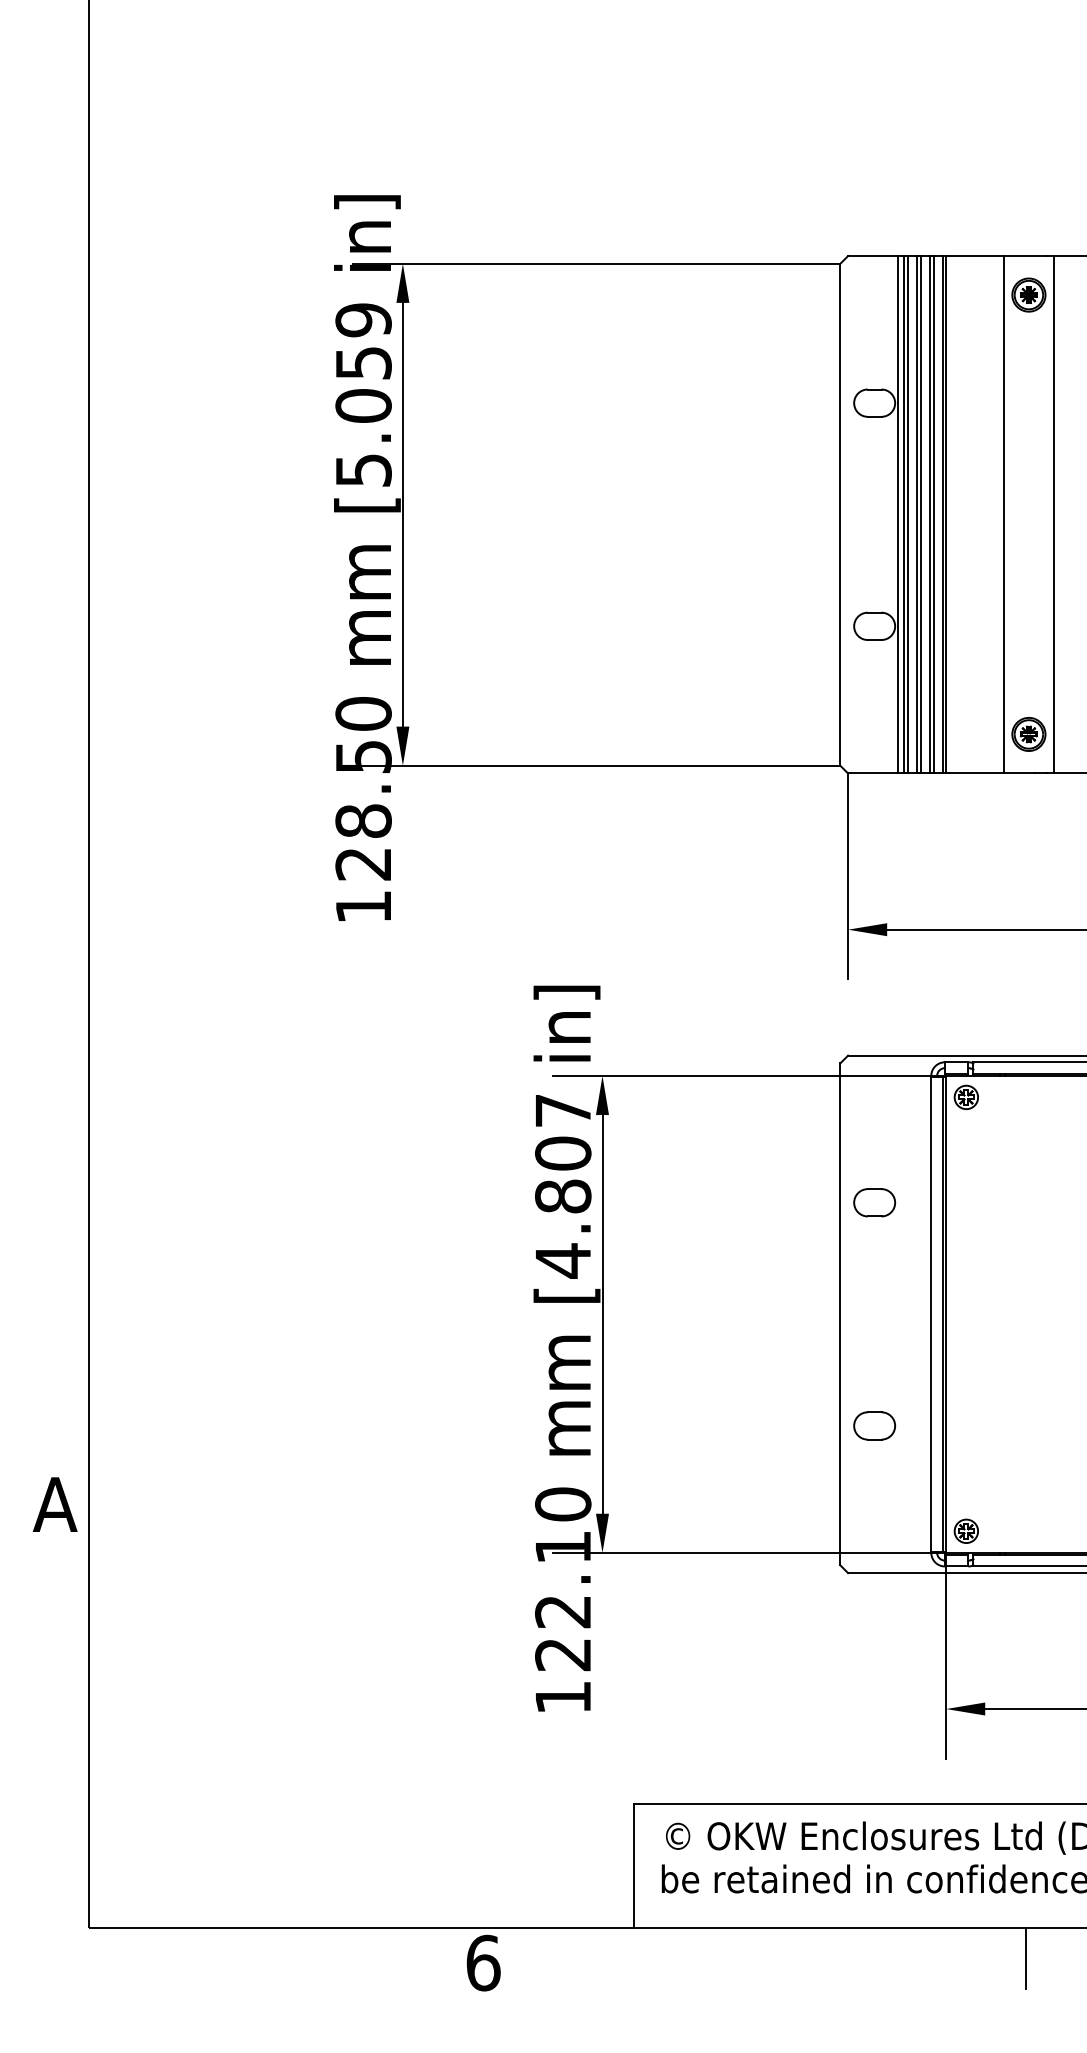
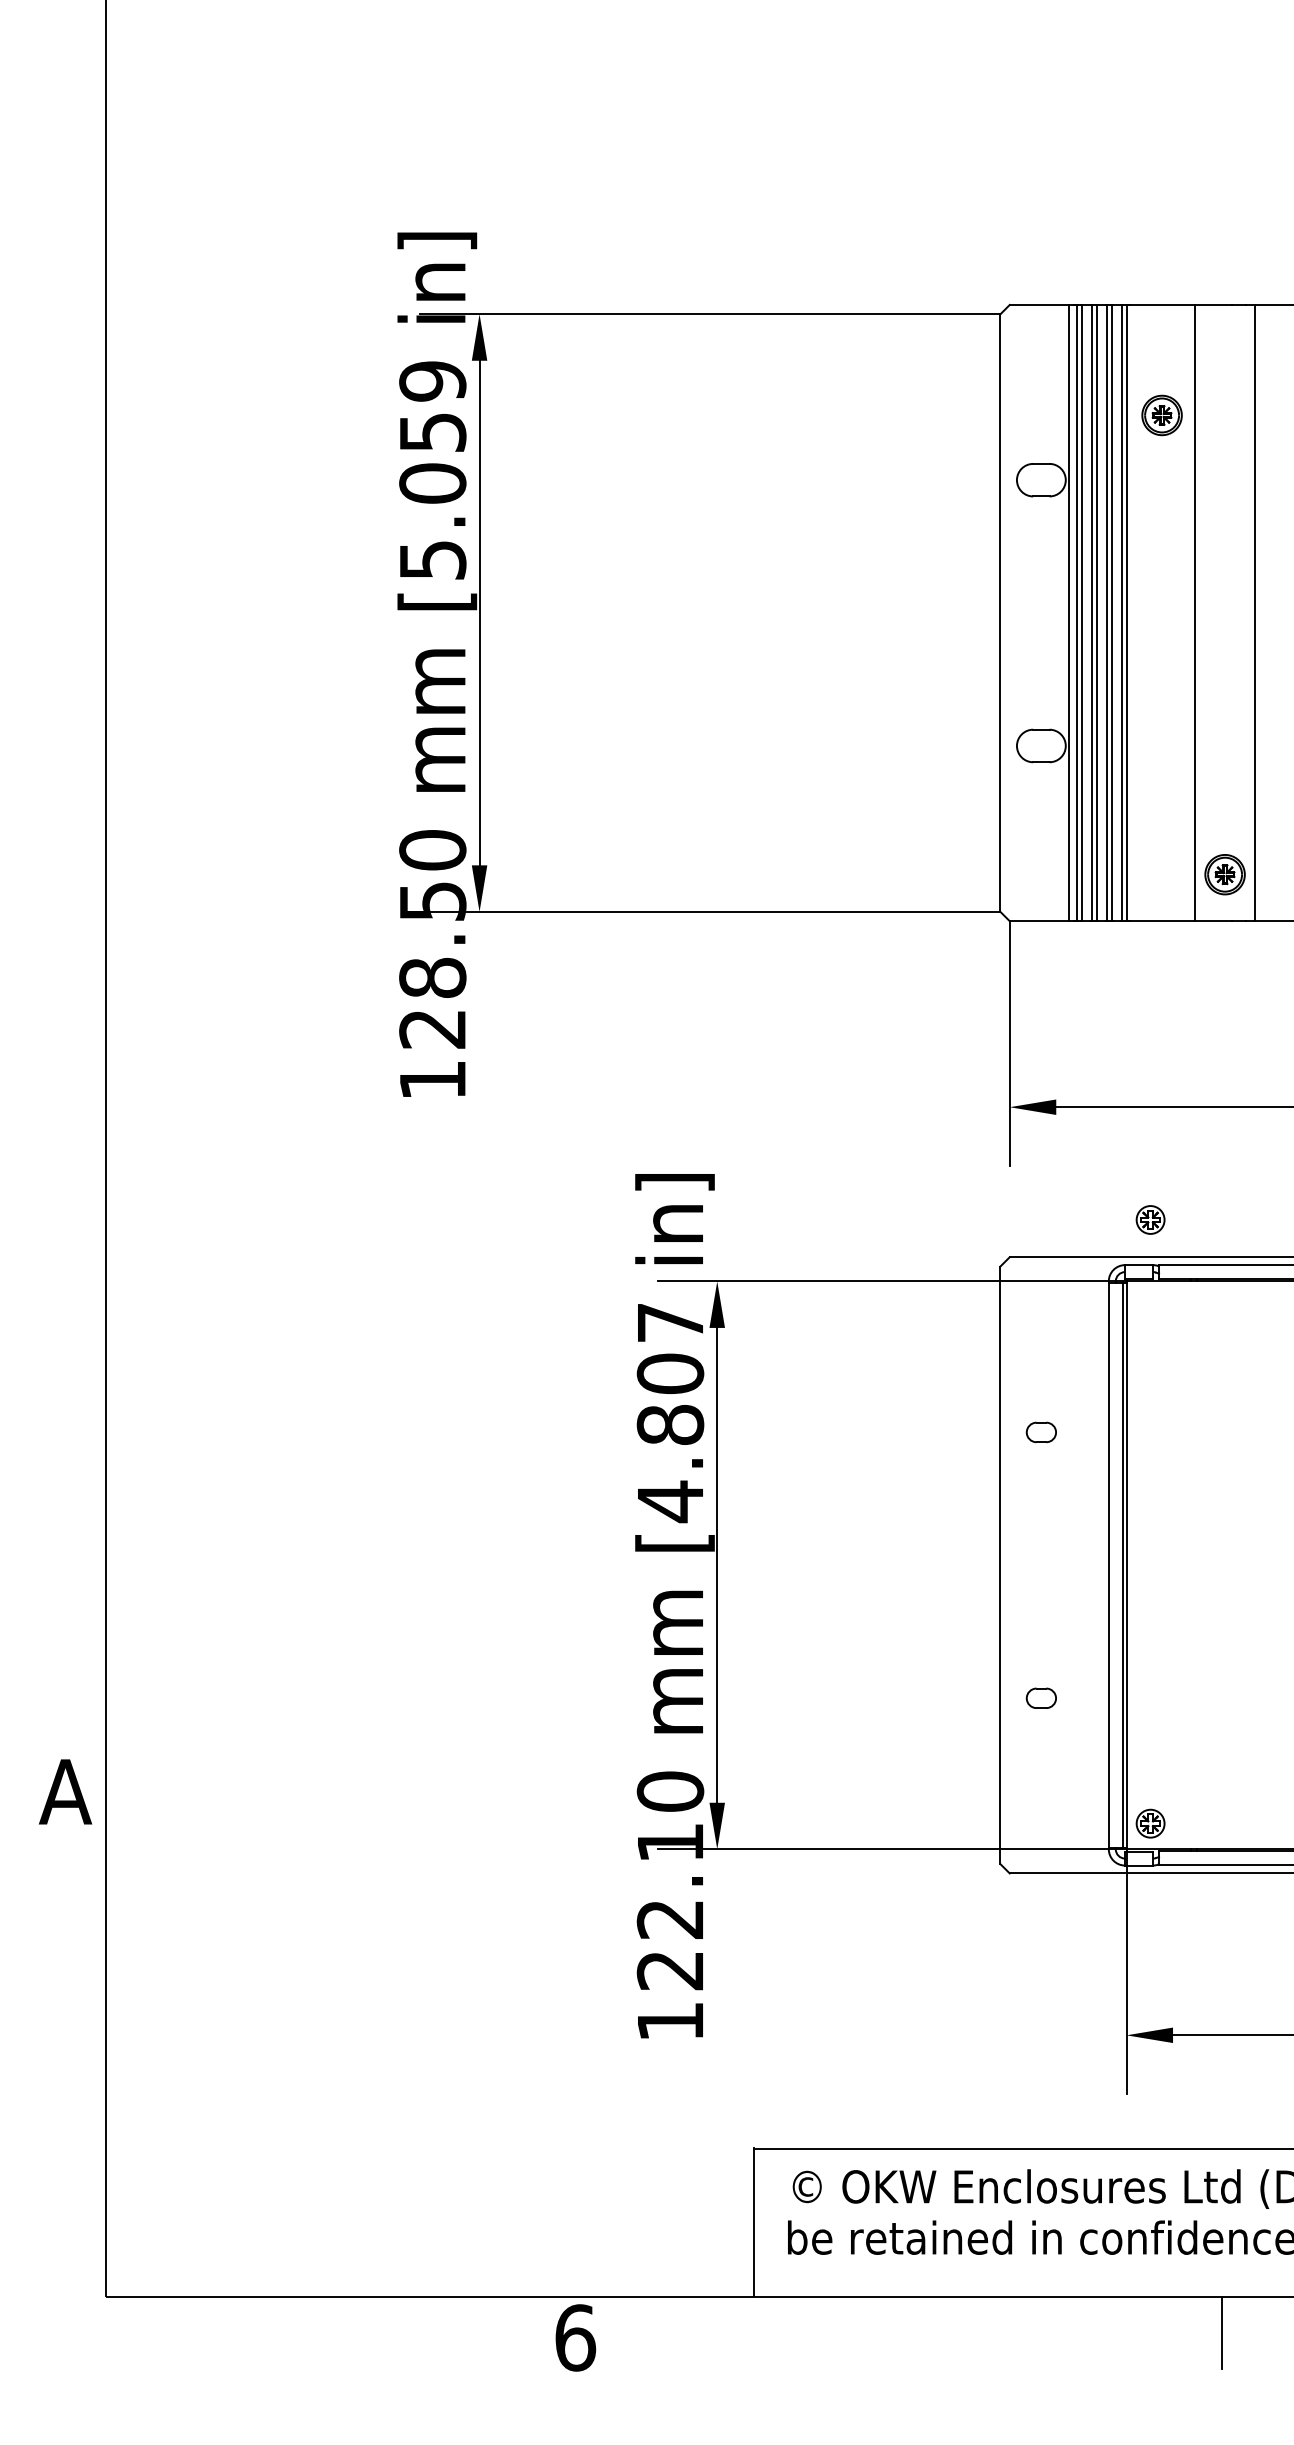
part: (1028, 295) -> (1161, 415), moved
part: (966, 1097) -> (1150, 1219), moved
part: (874, 1202) -> (1041, 1432), size x0.6
part: (874, 1426) -> (1041, 1698), size x0.6

